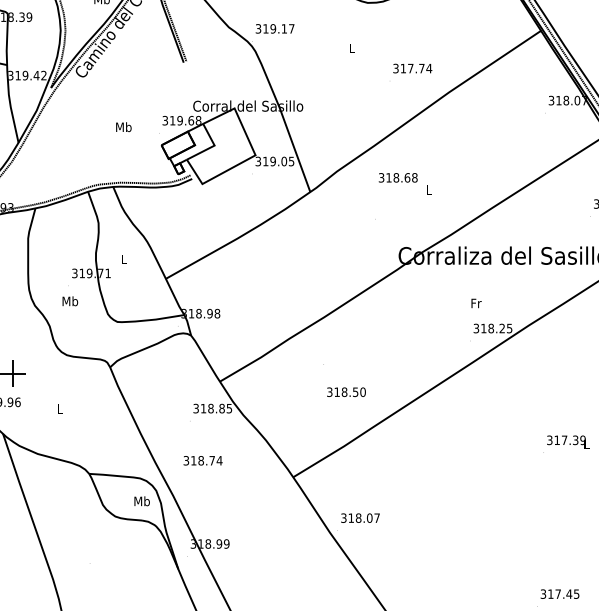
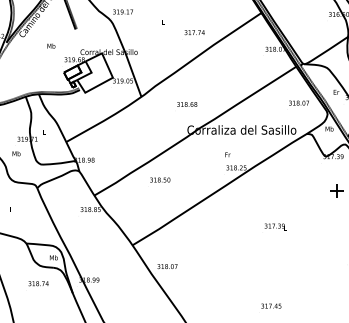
text: (124, 125) -> (51, 45), moved
text: (398, 177) -> (187, 104), moved
text: (346, 391) -> (160, 179), moved
text: (202, 460) -> (38, 283), moved

